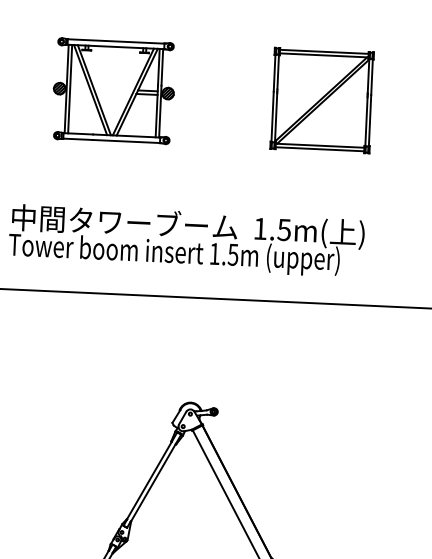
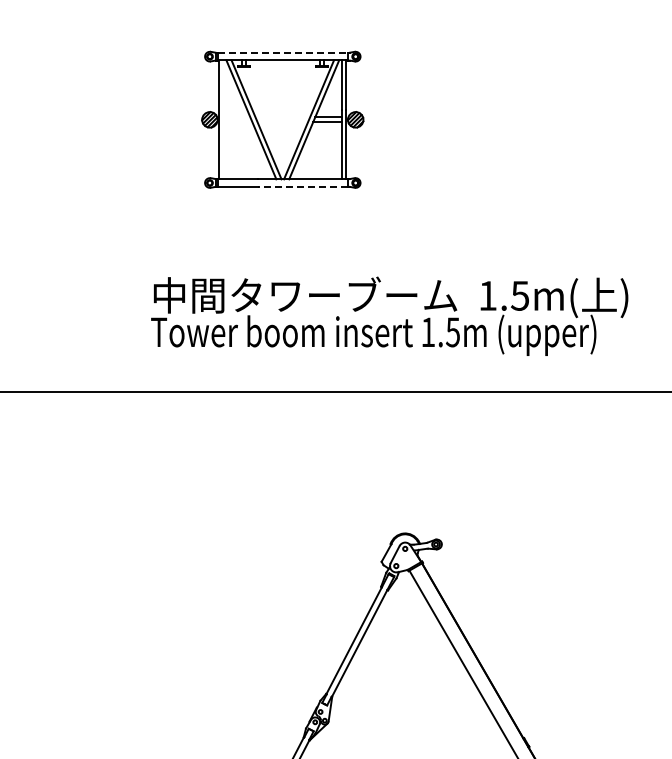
line: (116, 41) -> (283, 53), solid -> dashed
line: (69, 88) -> (223, 119), removed
part: (321, 100) -> (562, 119), removed
line: (126, 141) -> (302, 186), solid -> dashed

